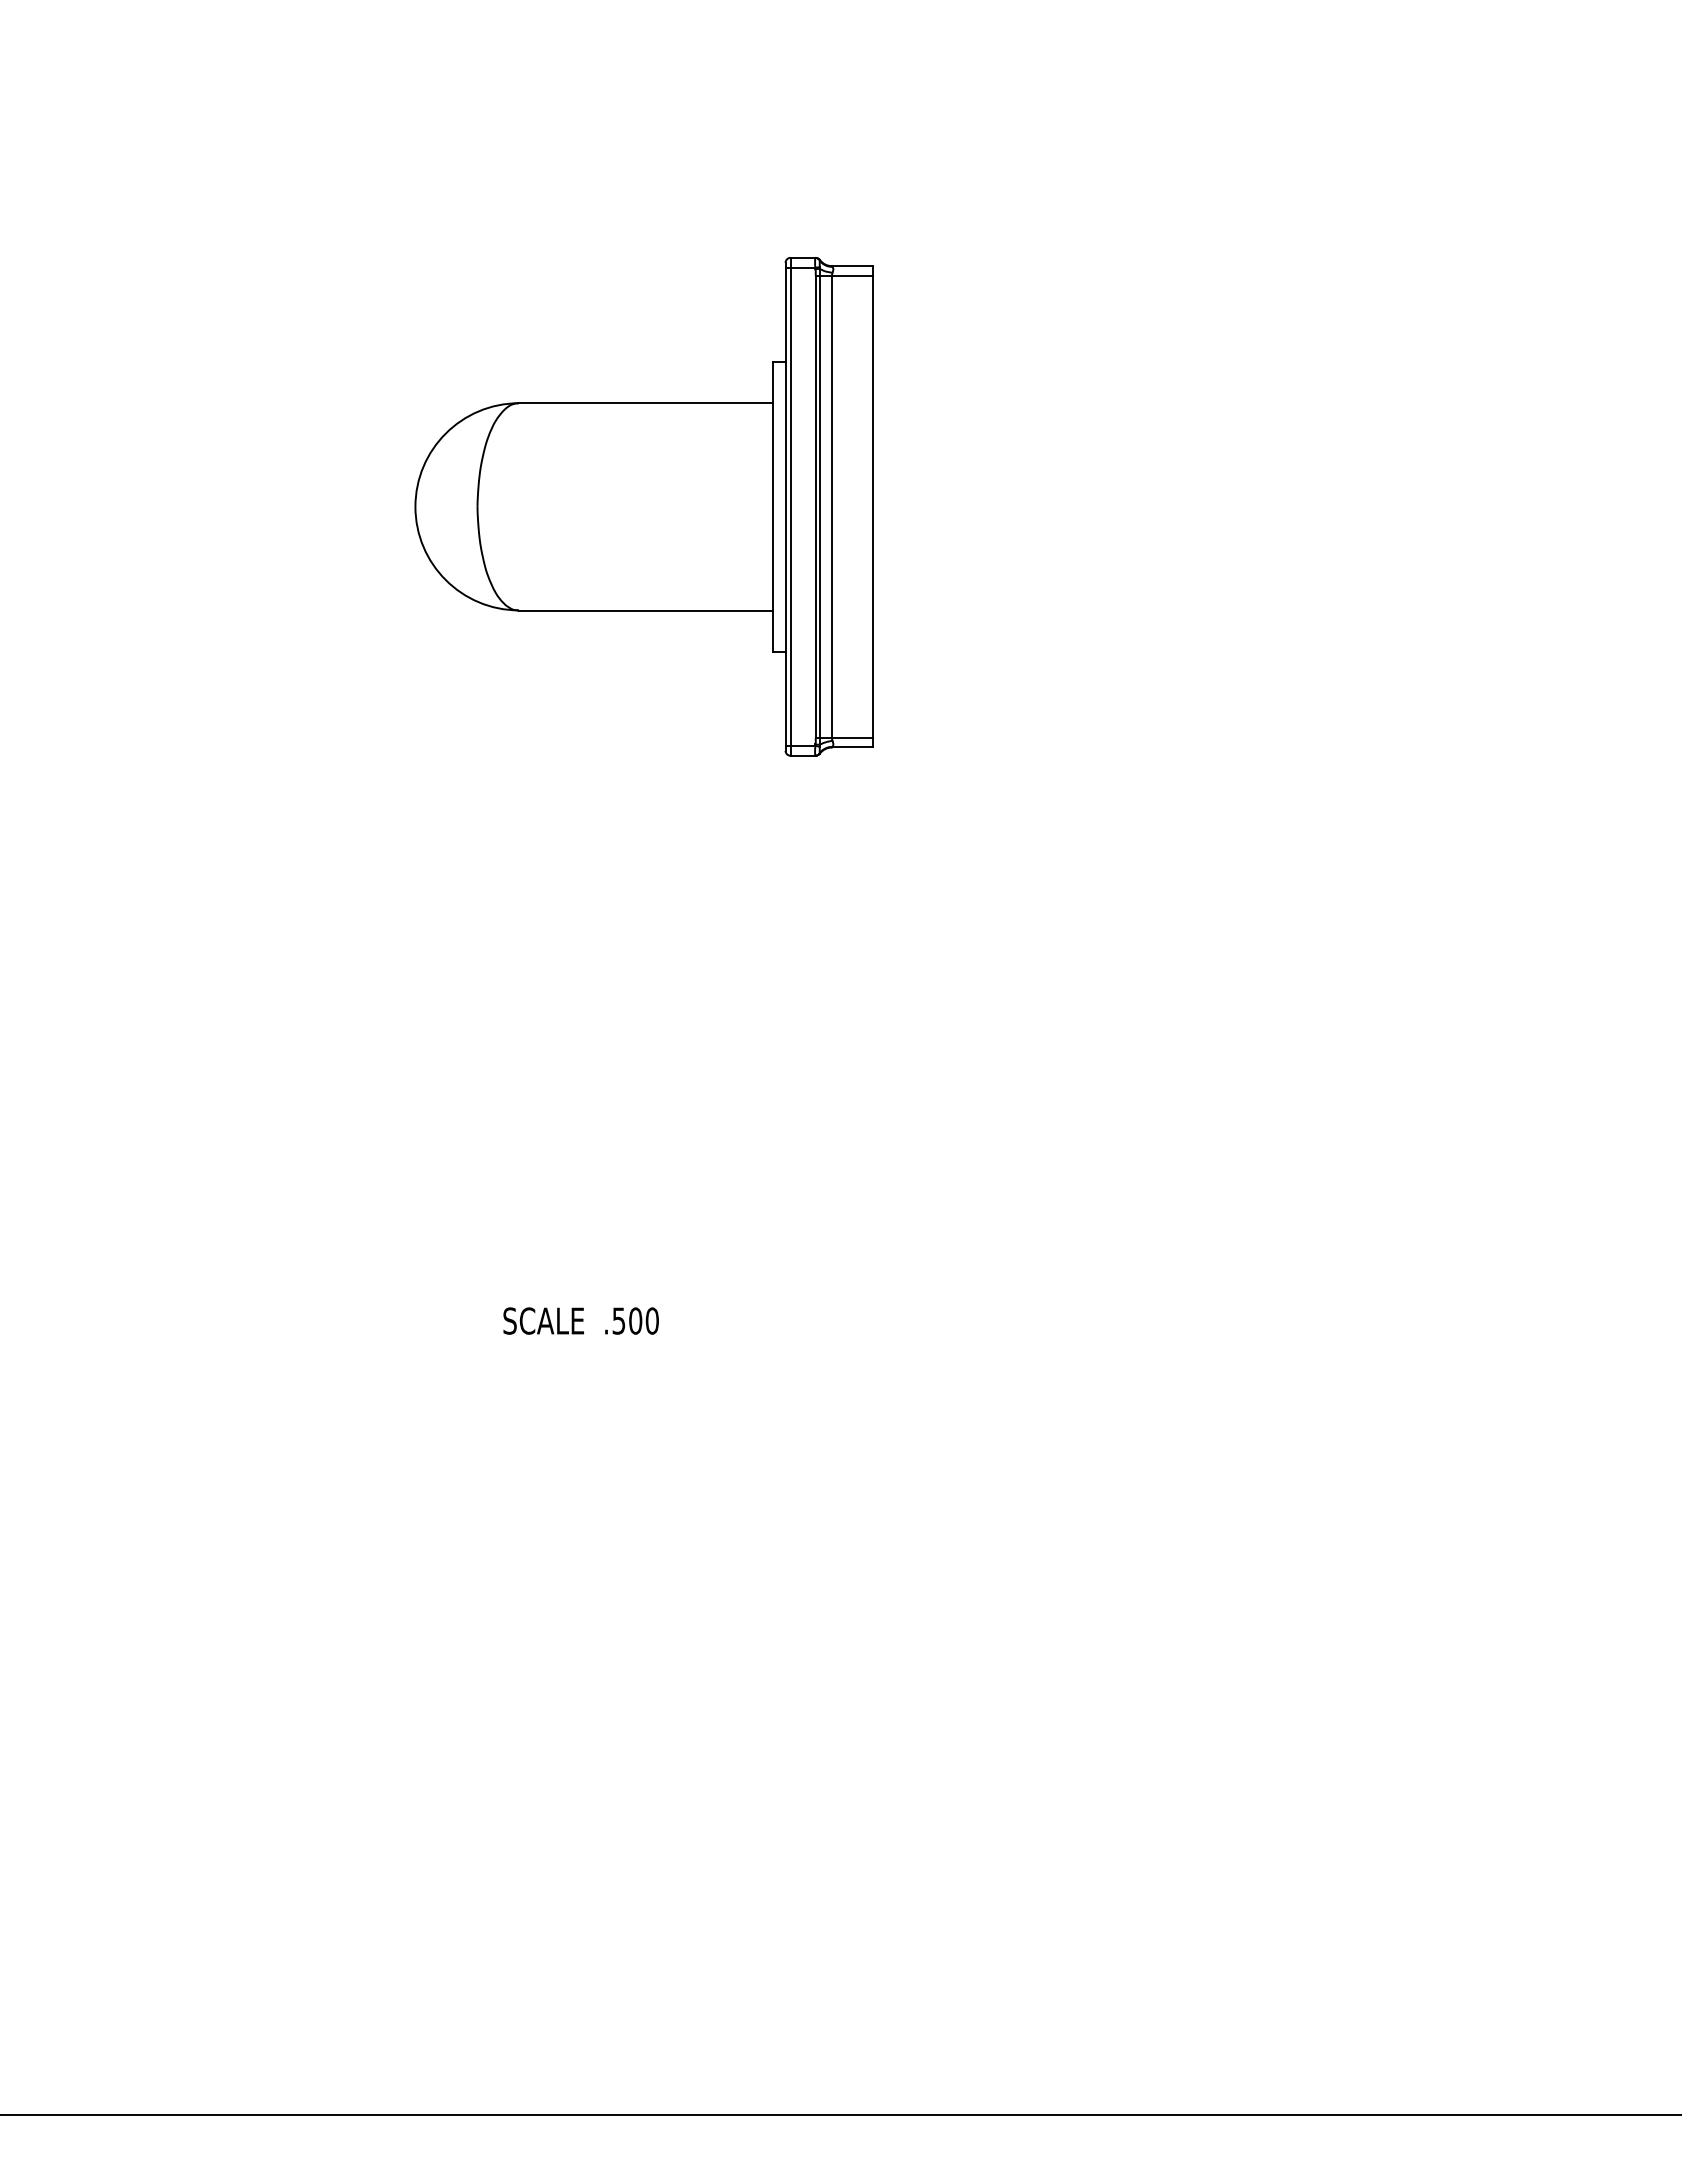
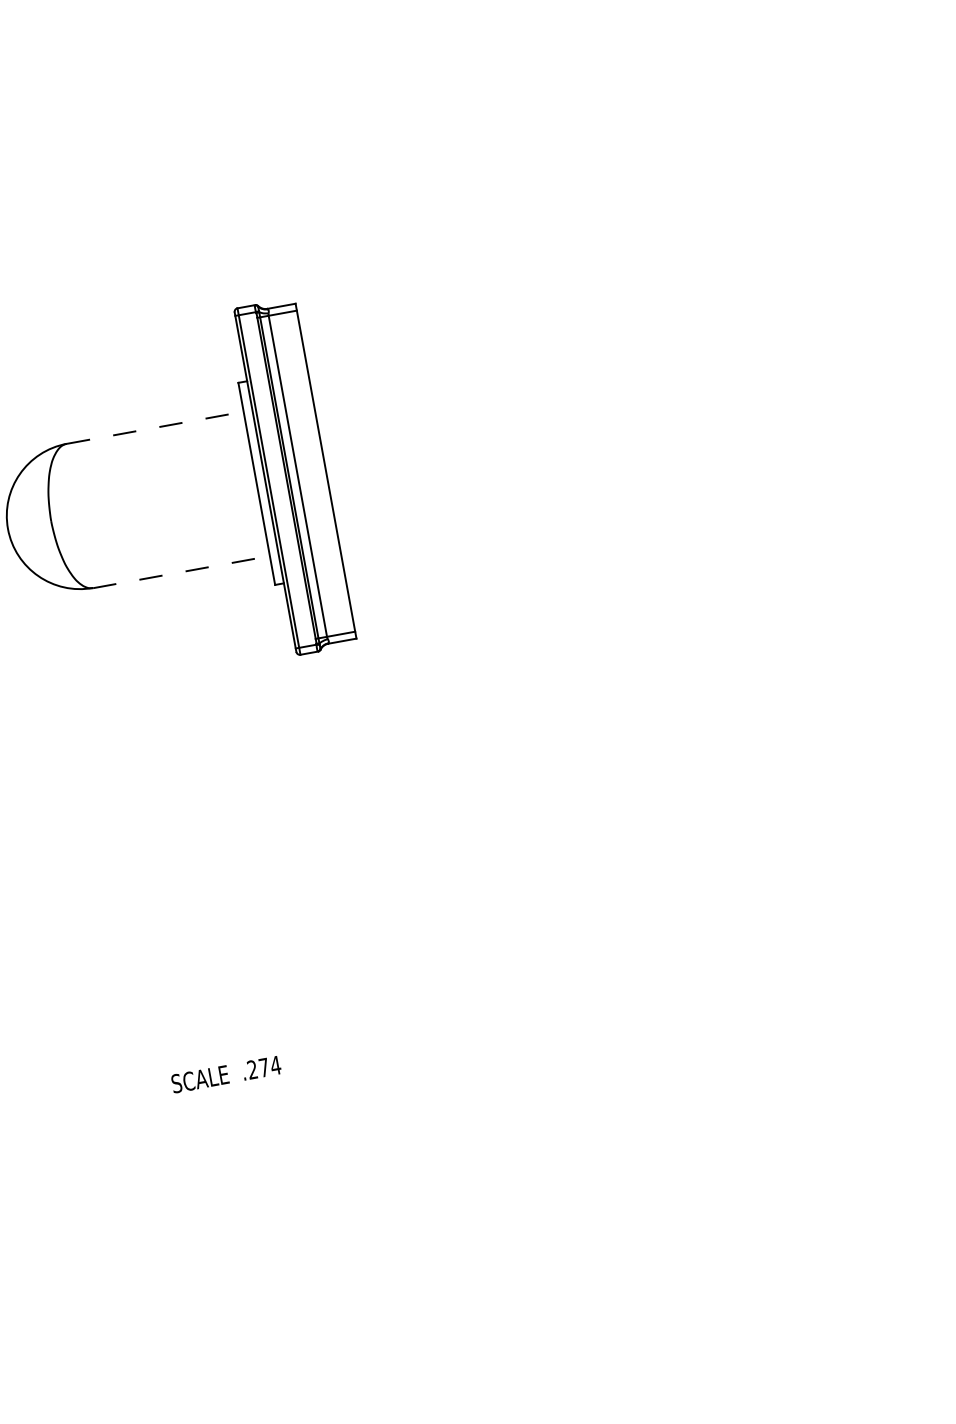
line: (645, 403) -> (155, 428), solid -> dashed
line: (645, 610) -> (181, 572), solid -> dashed
text: (635, 1320) -> (264, 1067), .500 -> .274

